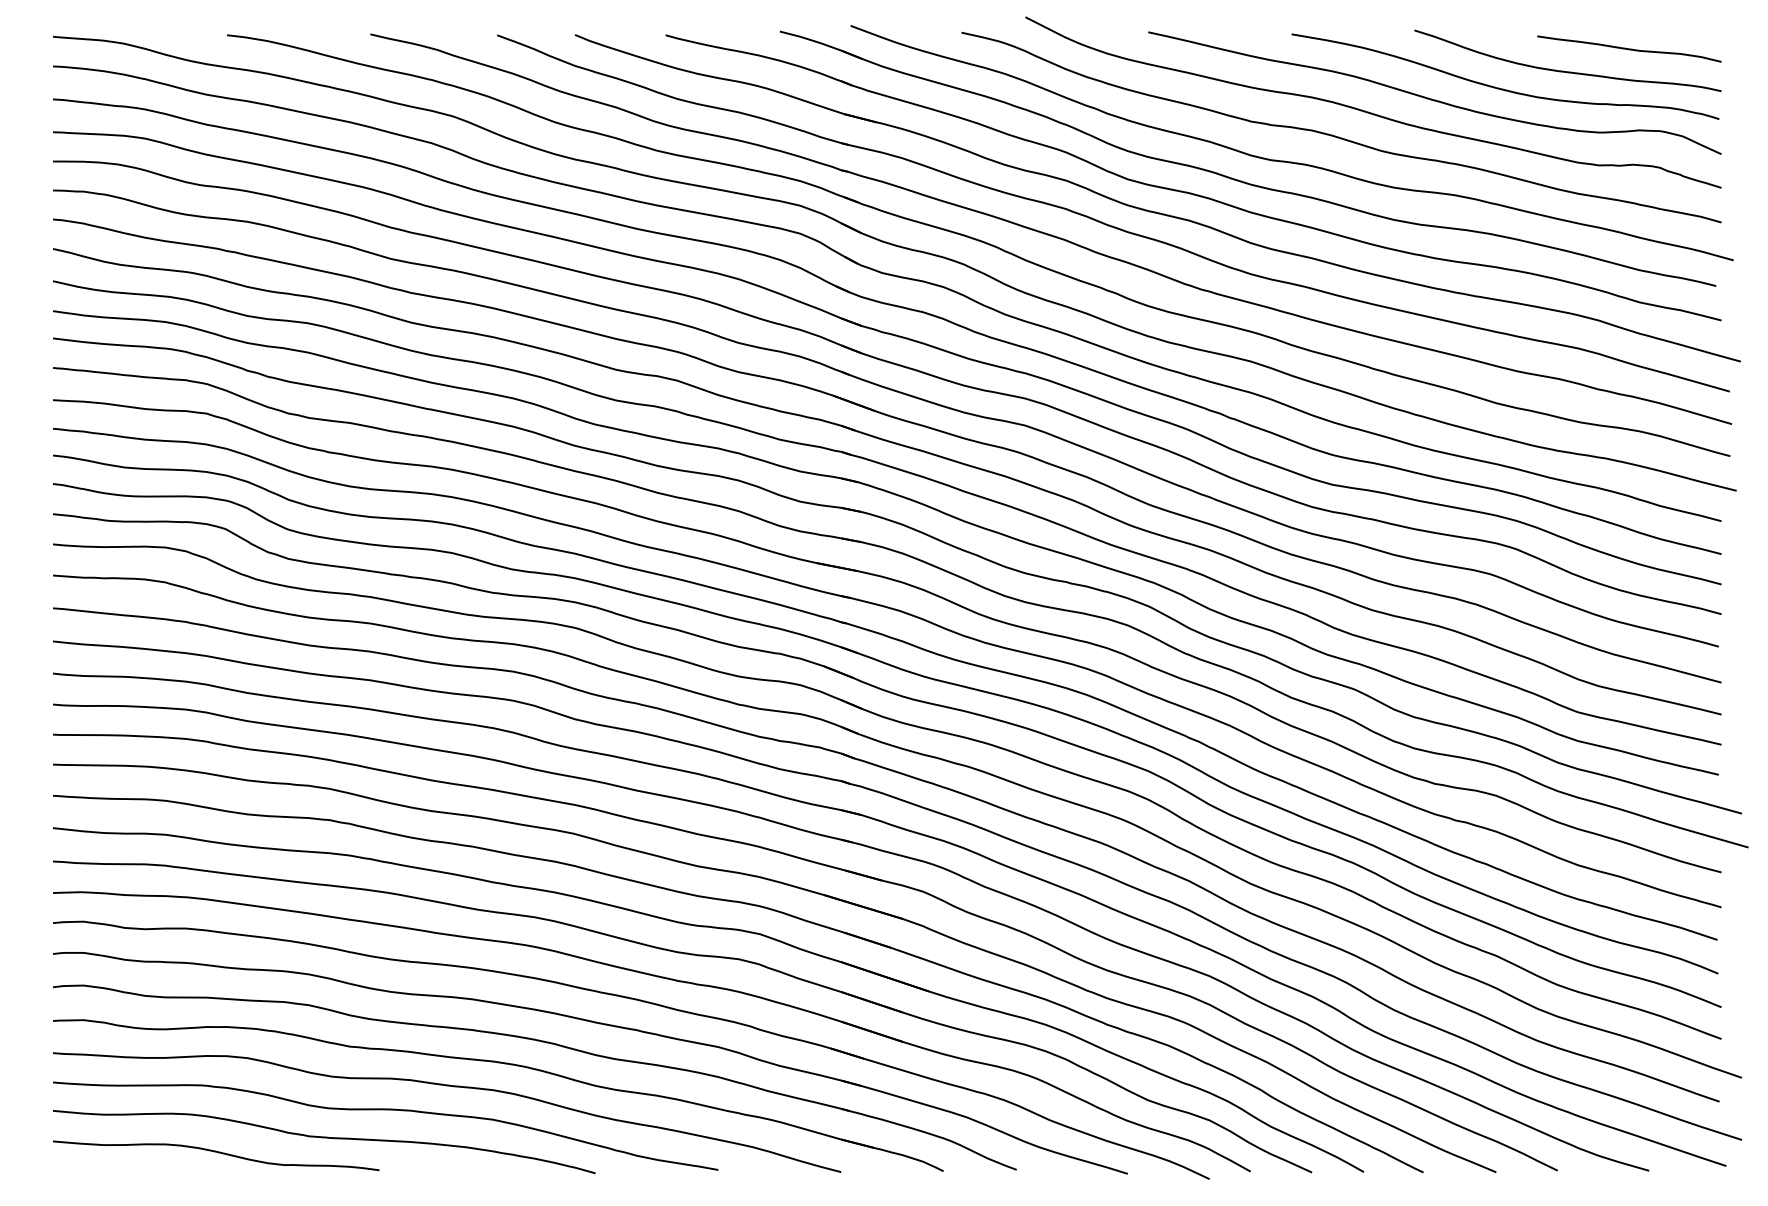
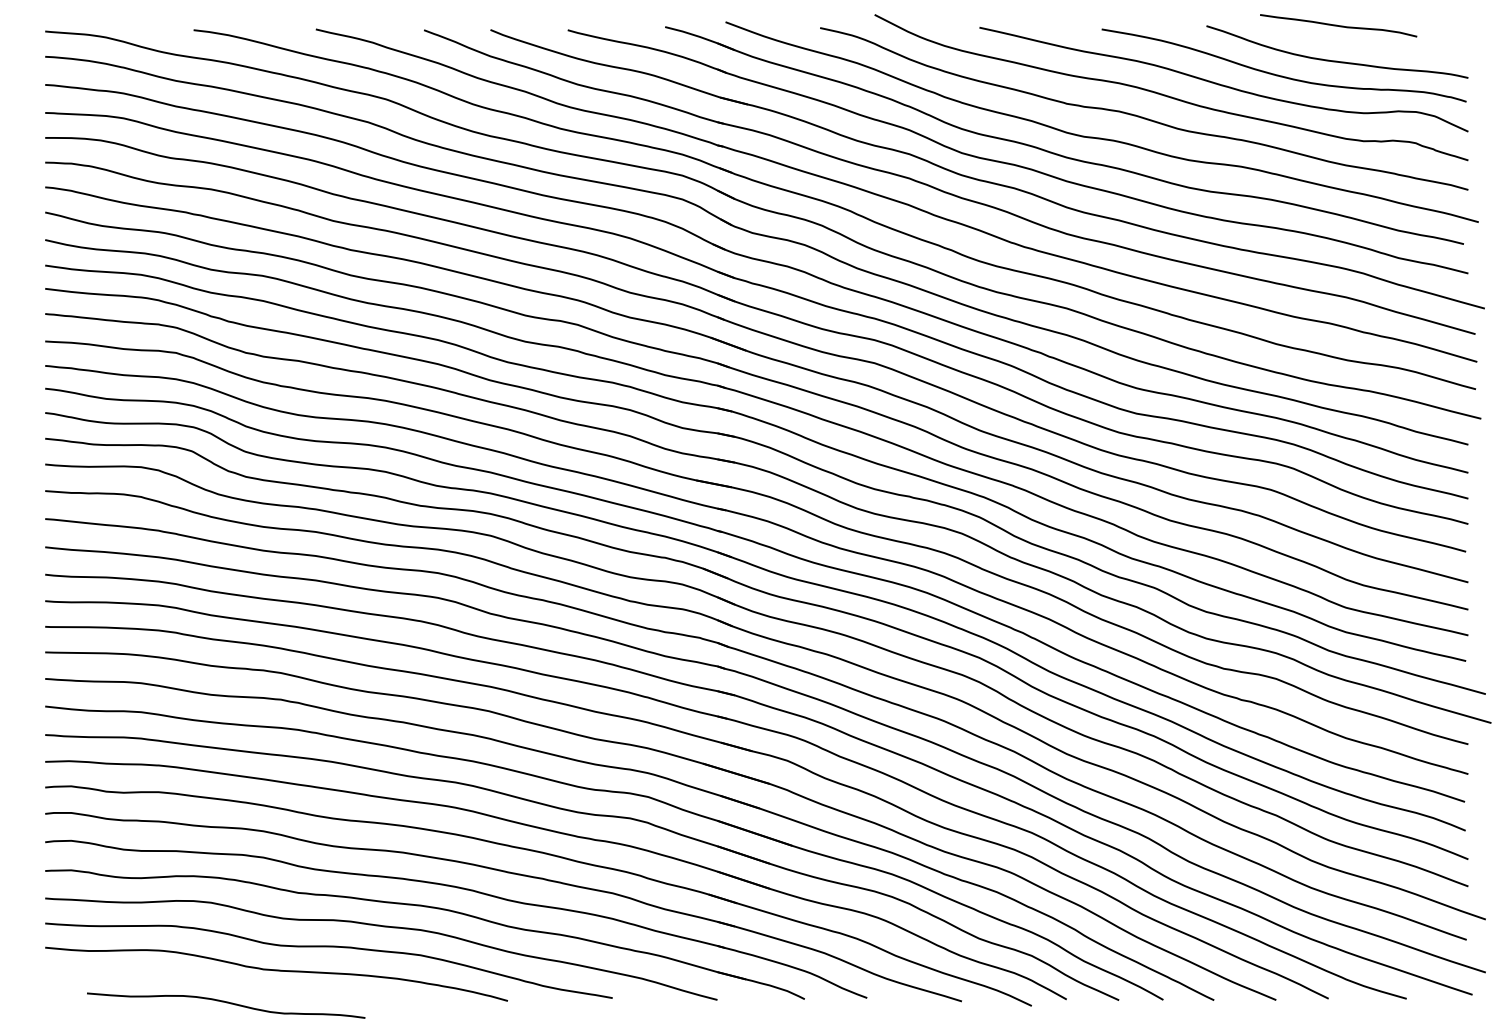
curve: (1629, 48) -> (1338, 25), moved
curve: (218, 1153) -> (228, 1003), moved

